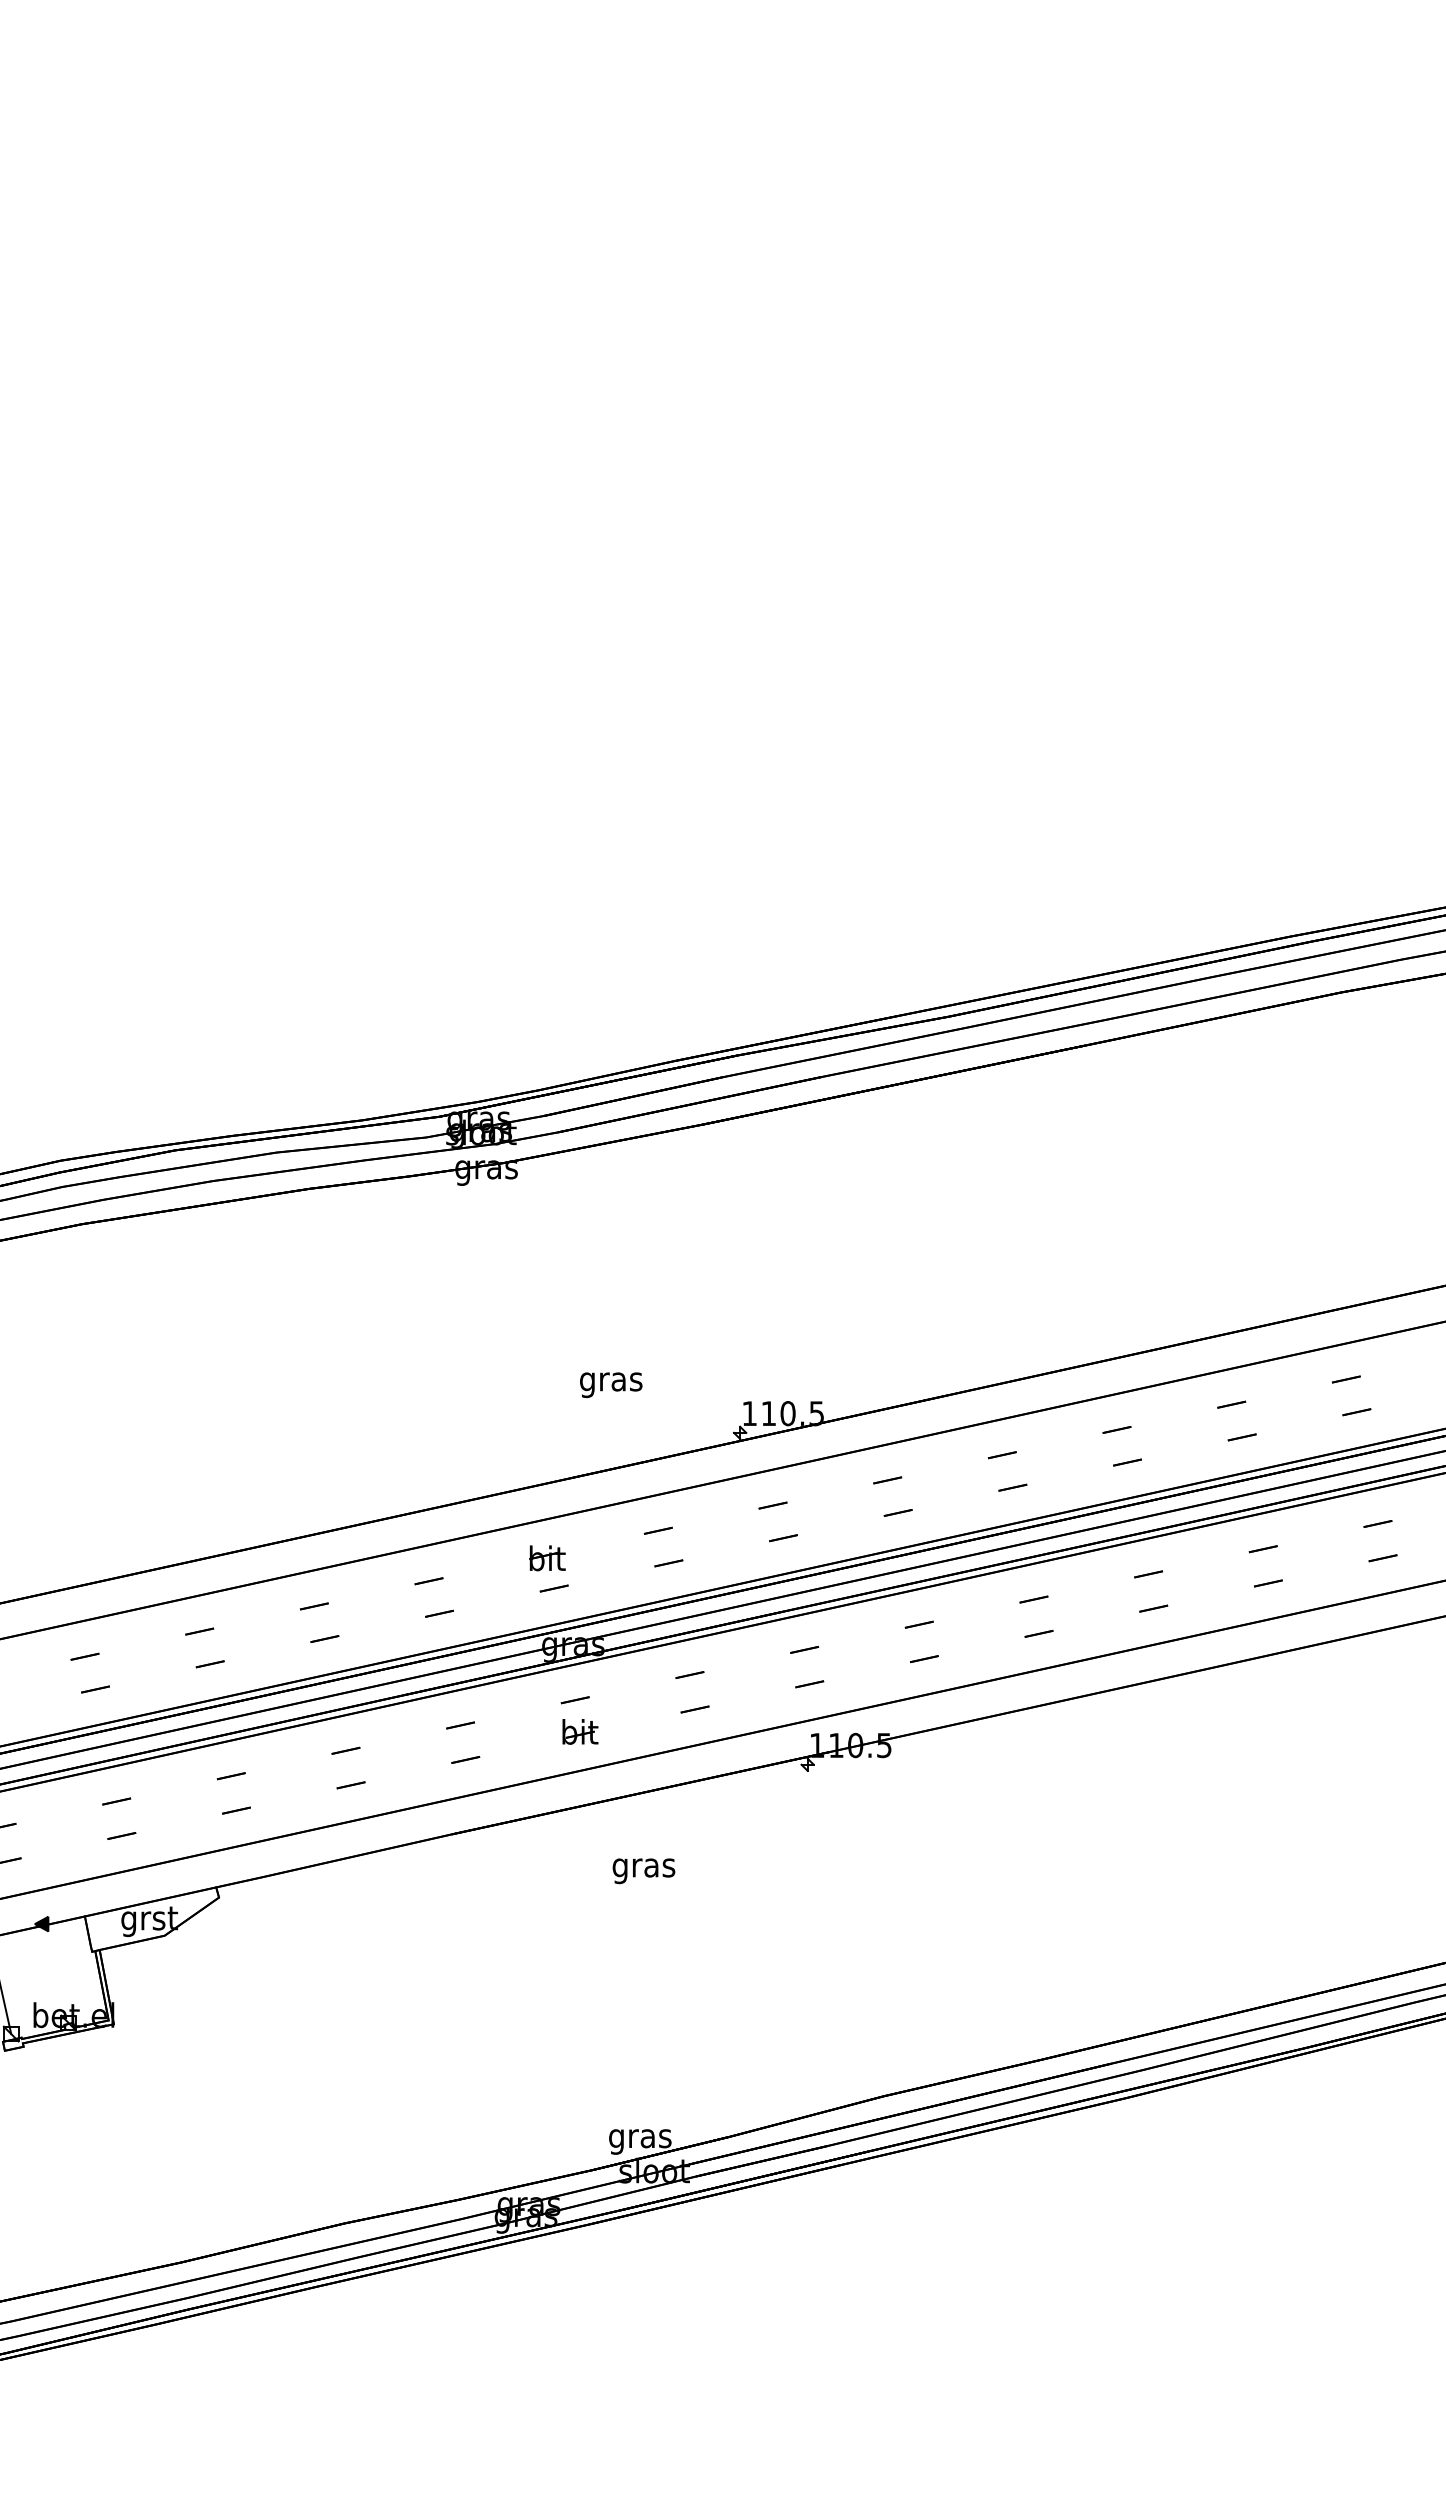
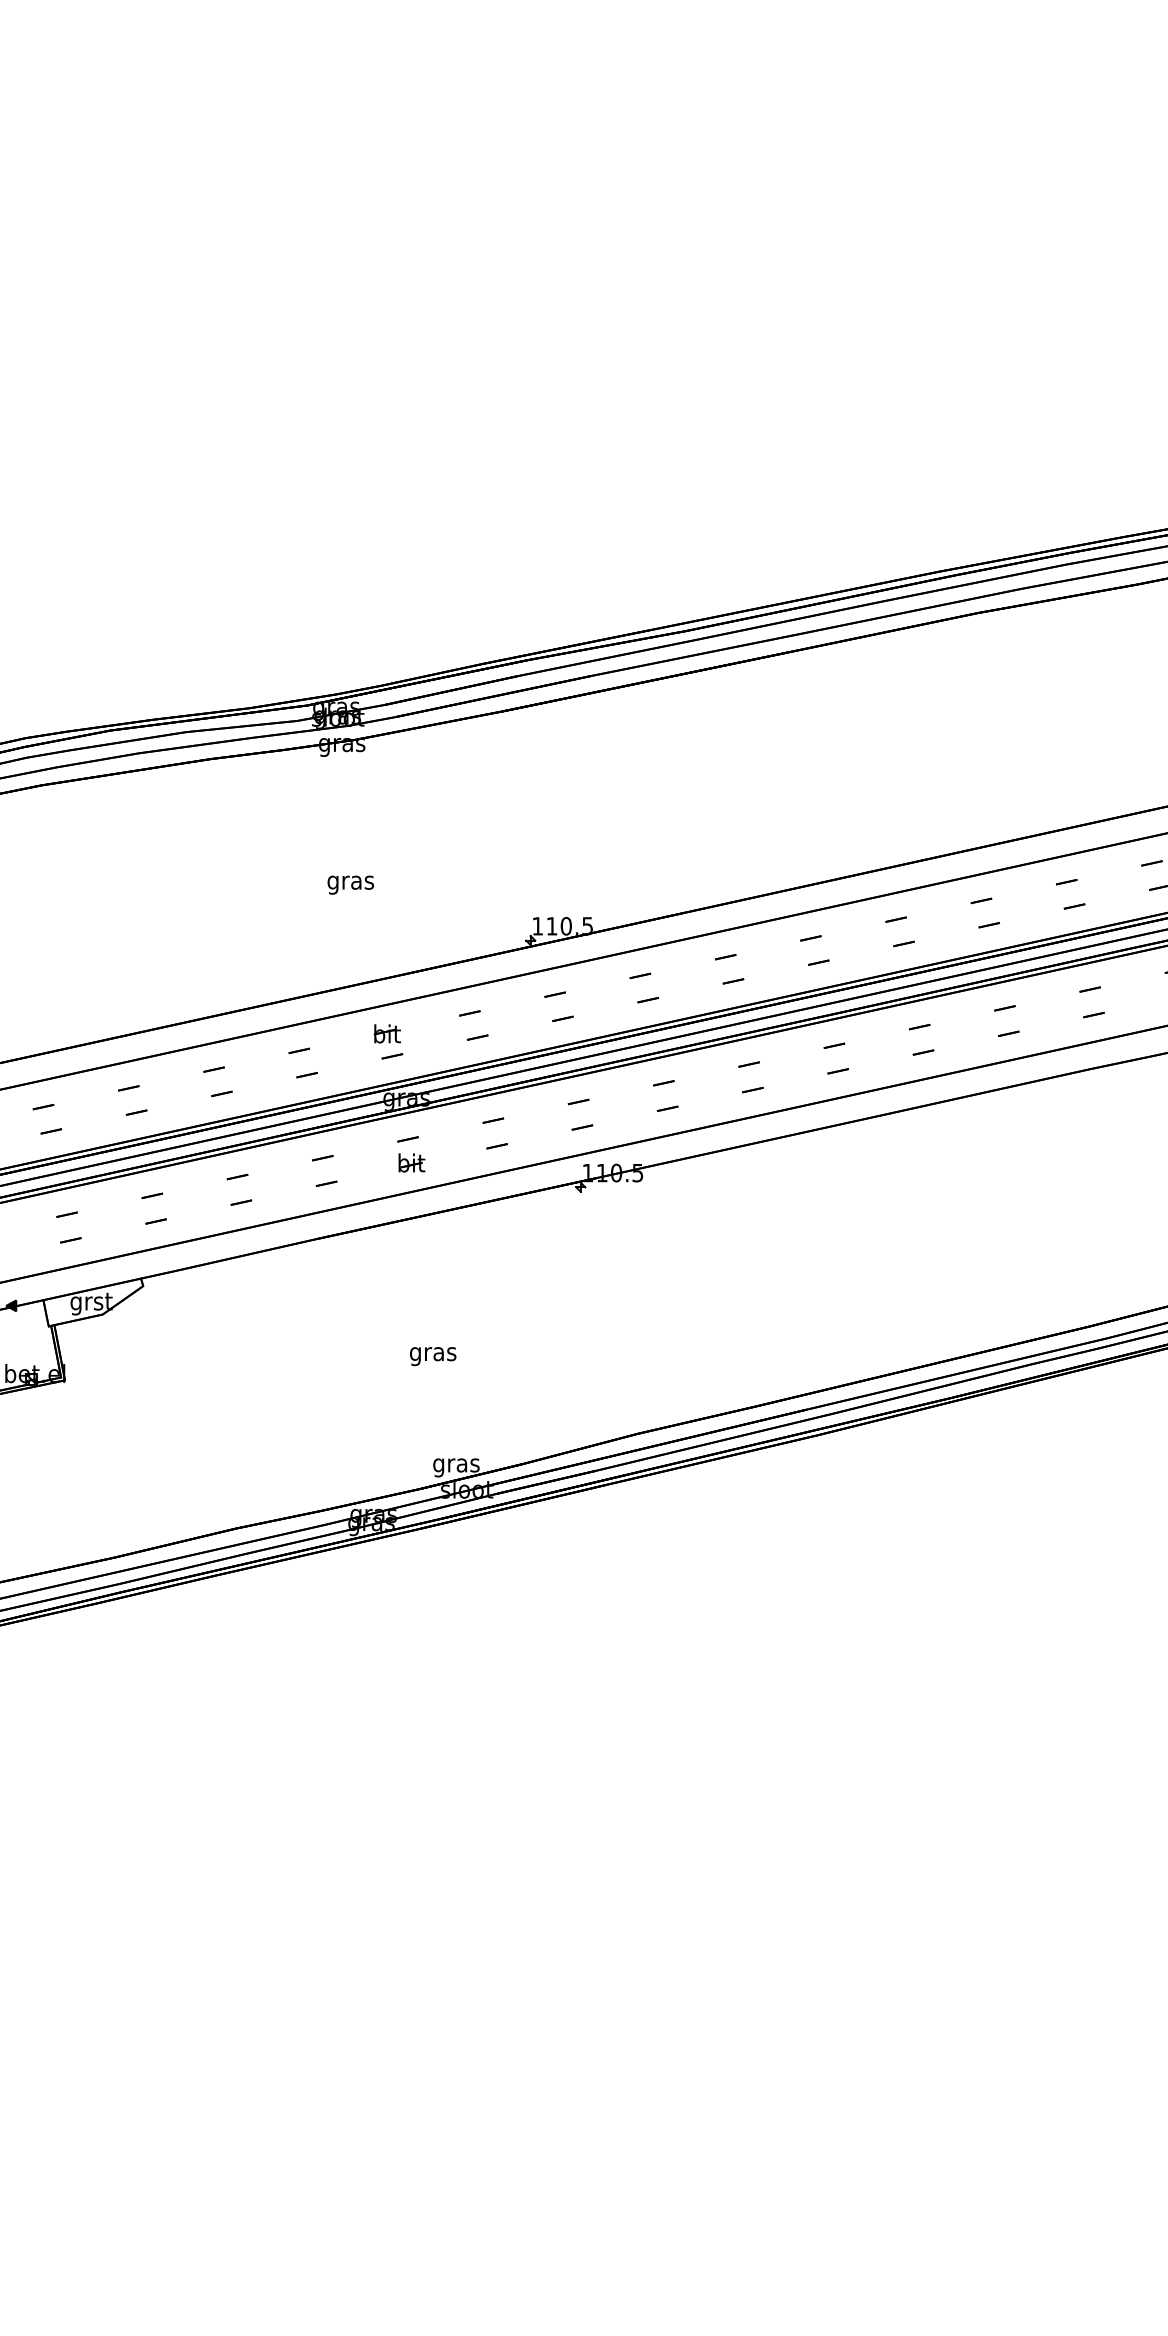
text: (610, 1384) -> (350, 884), moved
text: (644, 1871) -> (433, 1356), moved

